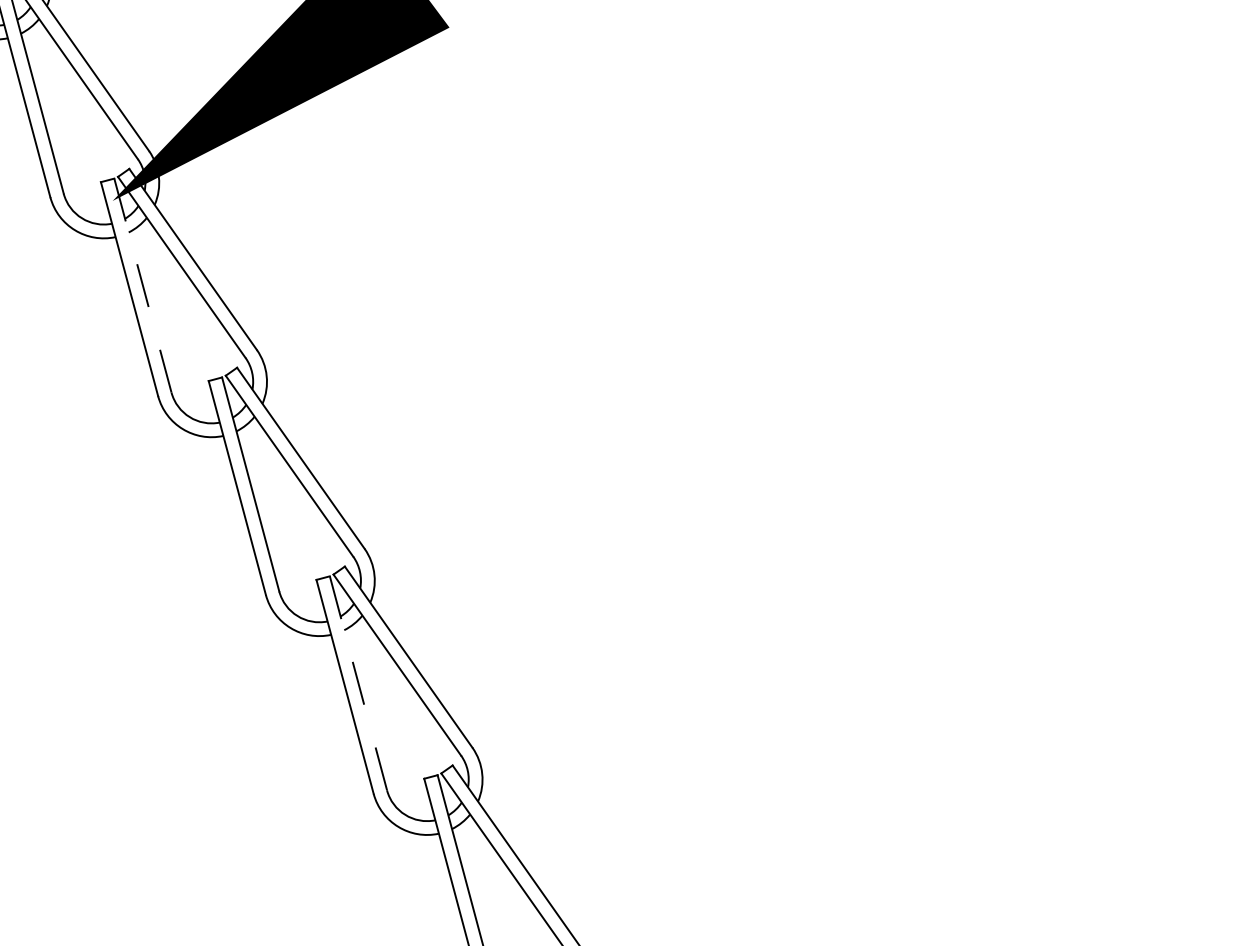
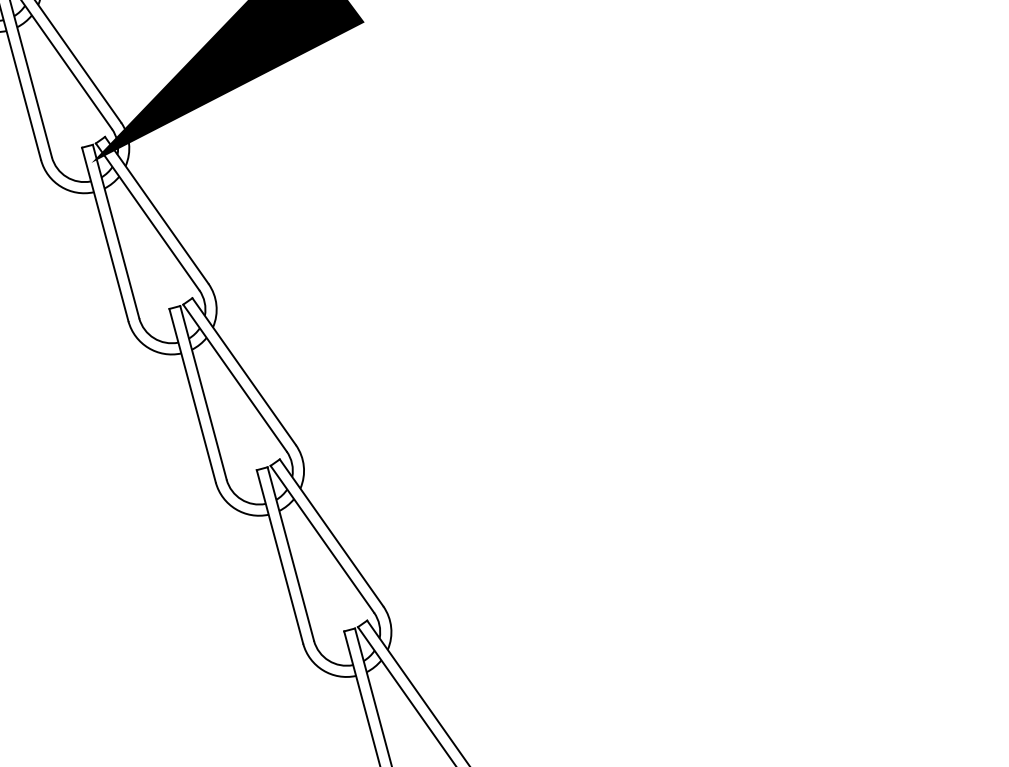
line: (143, 285) -> (116, 231), dashed -> solid
line: (358, 683) -> (290, 554), dashed -> solid

